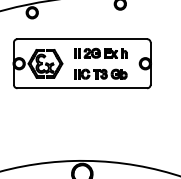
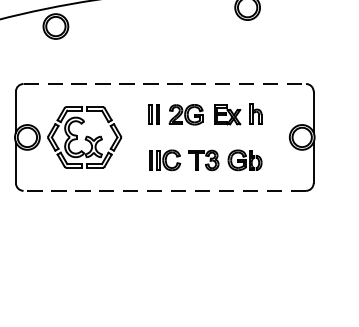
line: (82, 39) -> (165, 84), solid -> dashed
line: (82, 88) -> (165, 191), solid -> dashed

